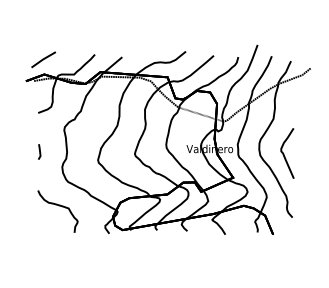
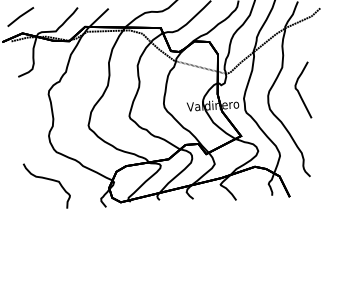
line: (39, 151) -> (22, 119), removed
curve: (284, 153) -> (299, 90), moved

